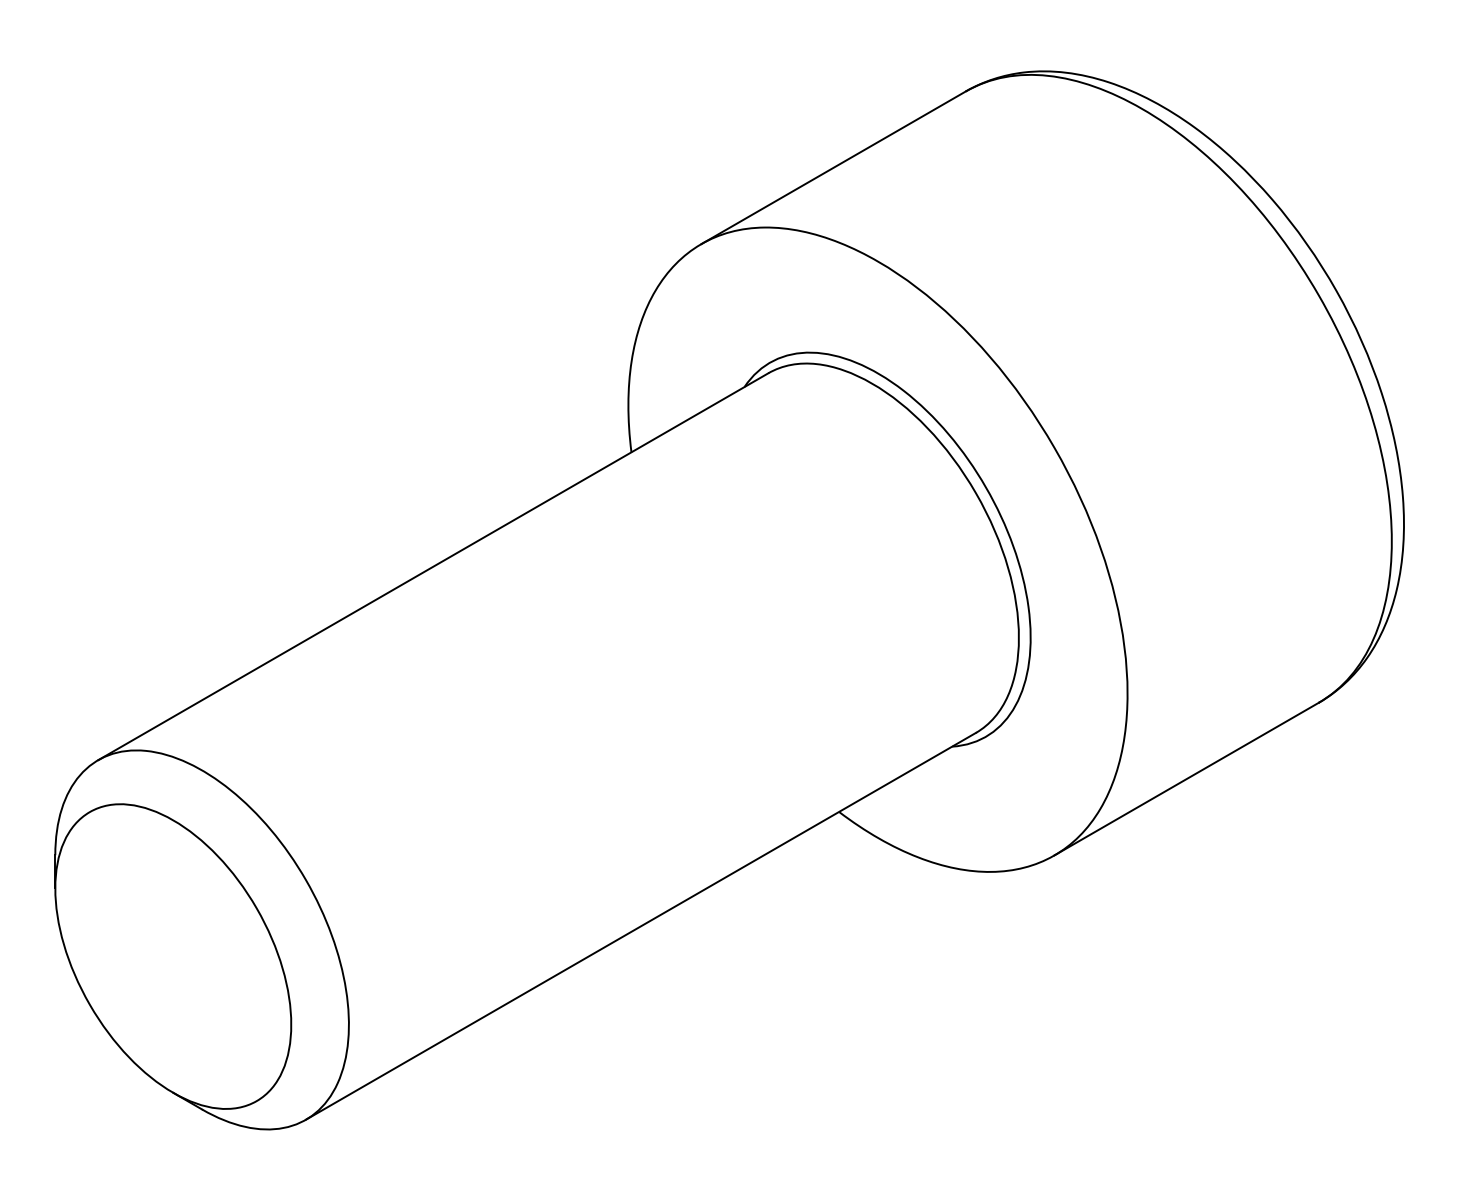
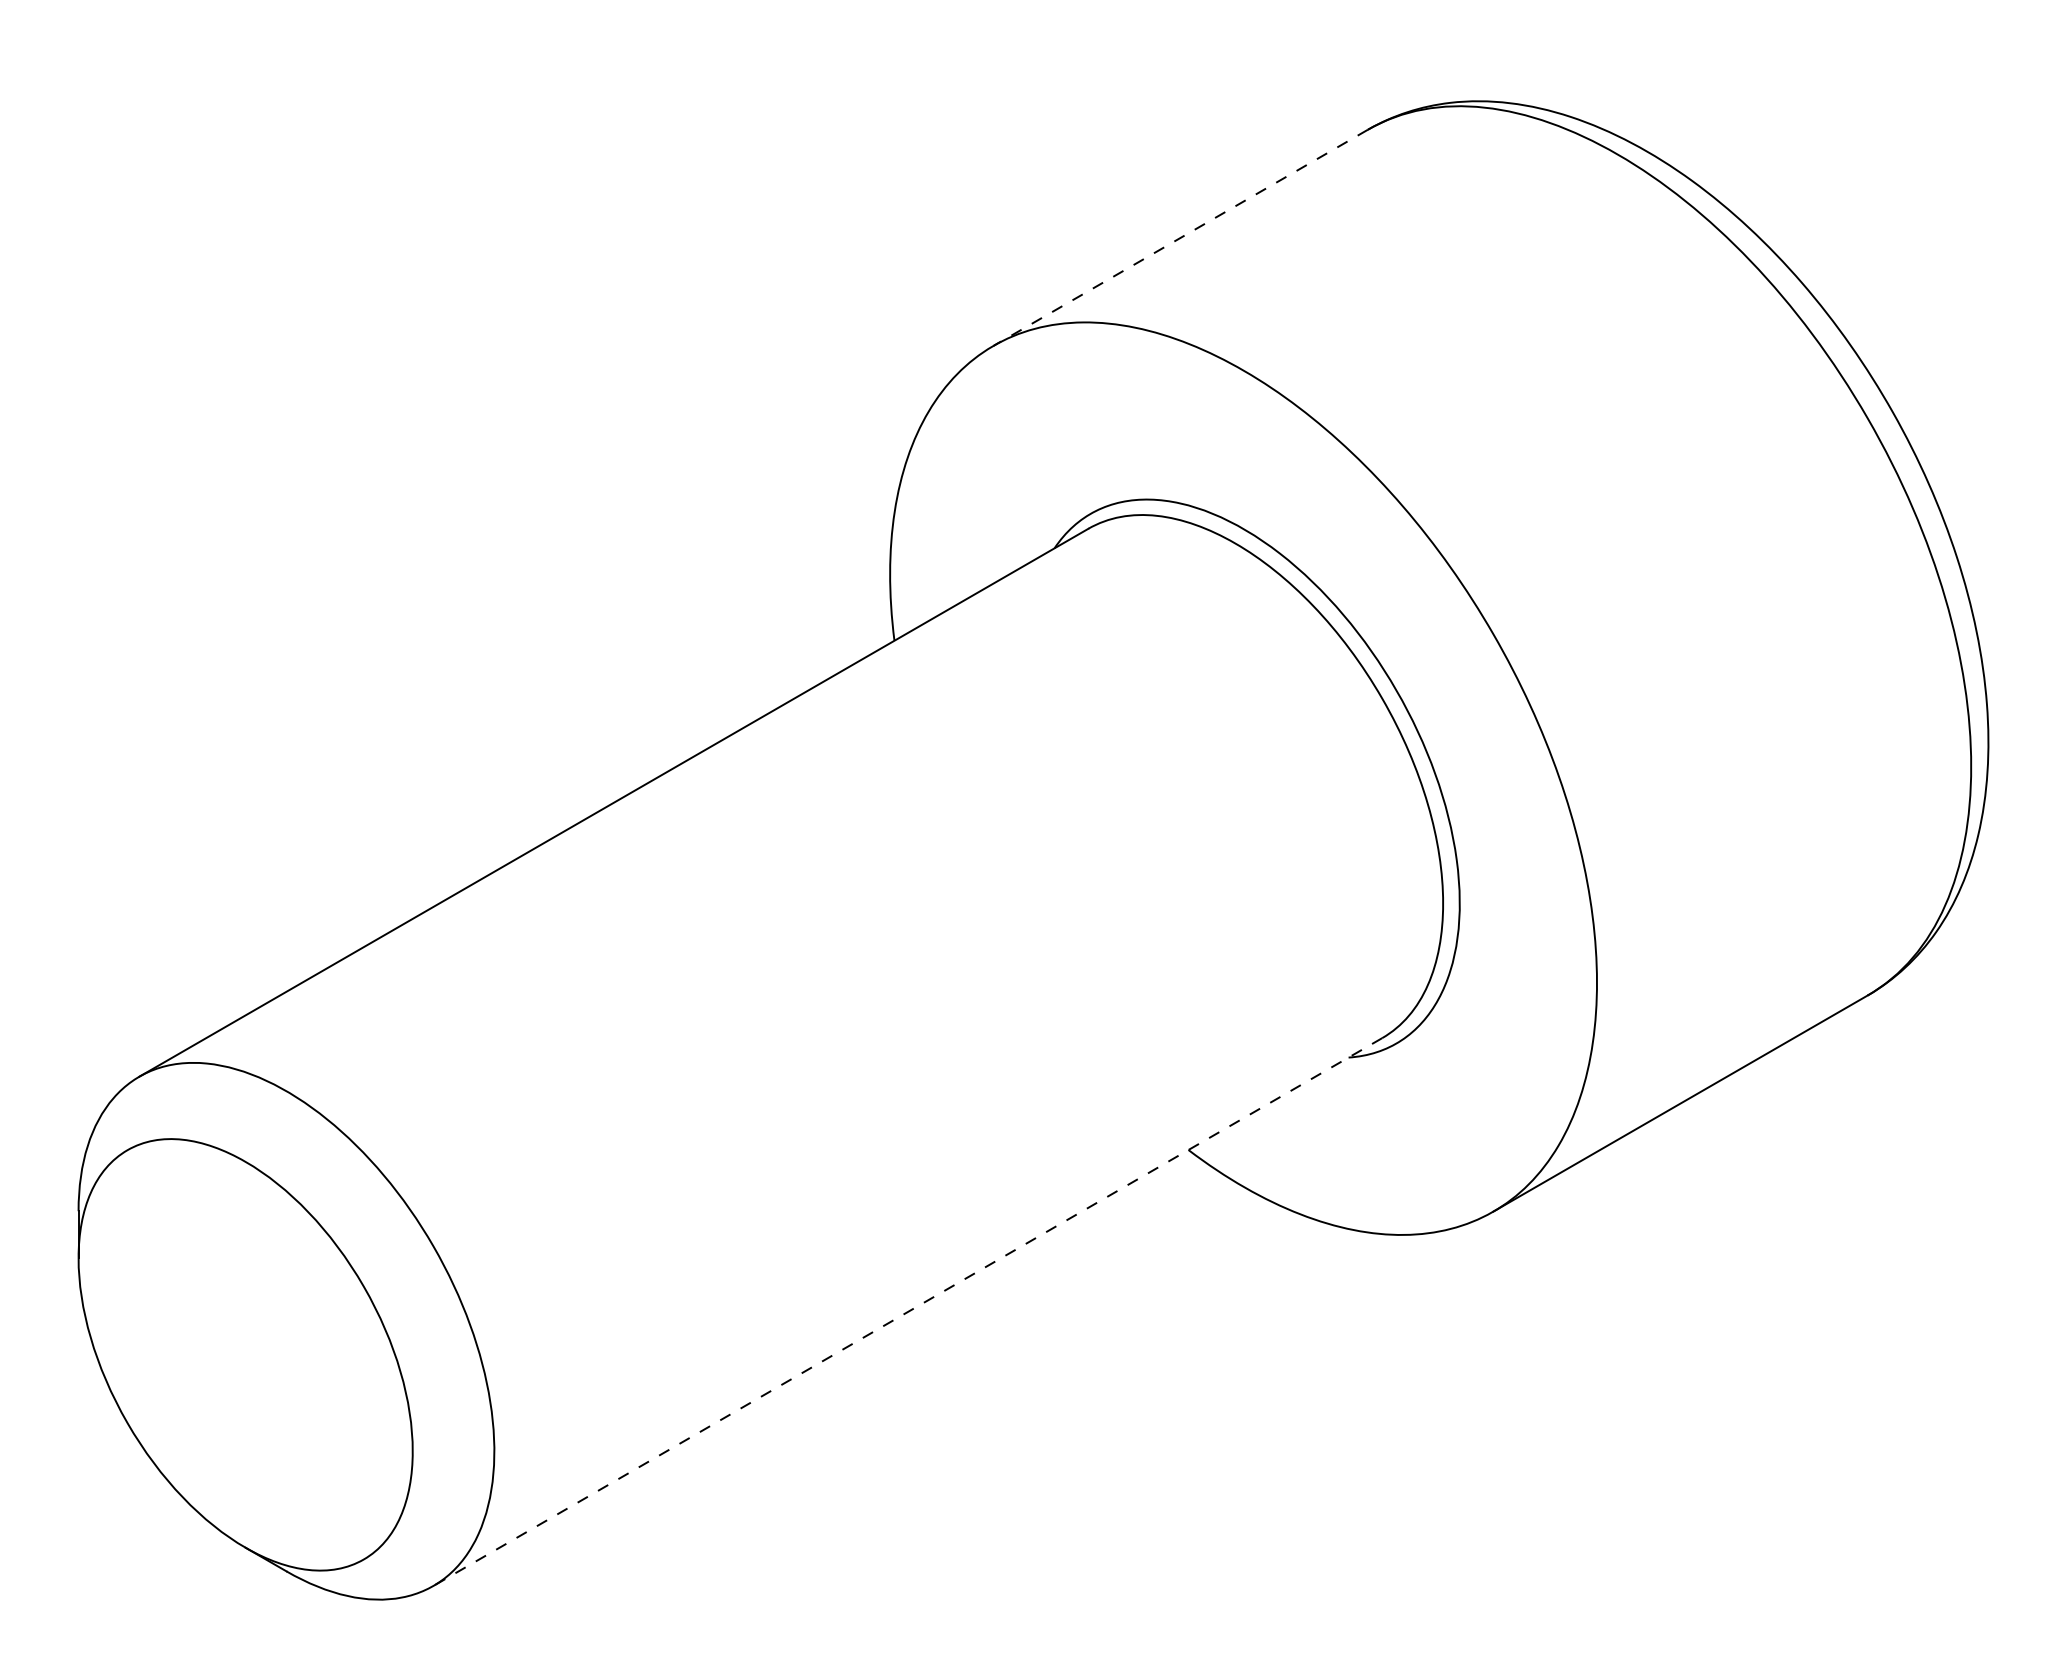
line: (833, 167) -> (1180, 237), solid -> dashed
line: (640, 926) -> (907, 1312), solid -> dashed

